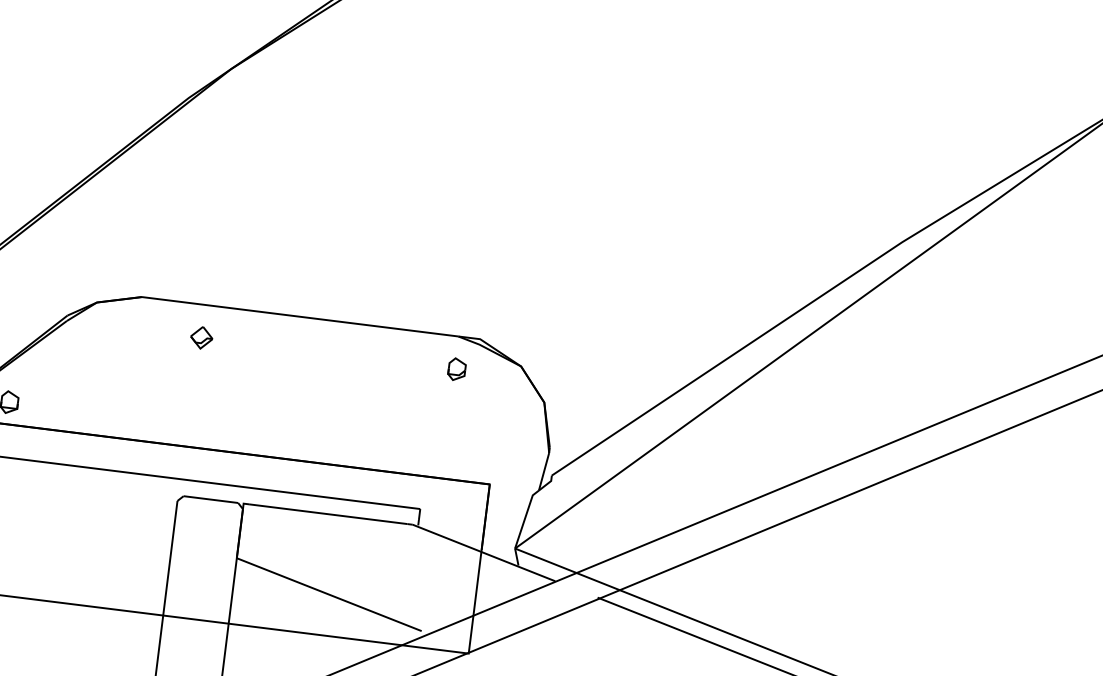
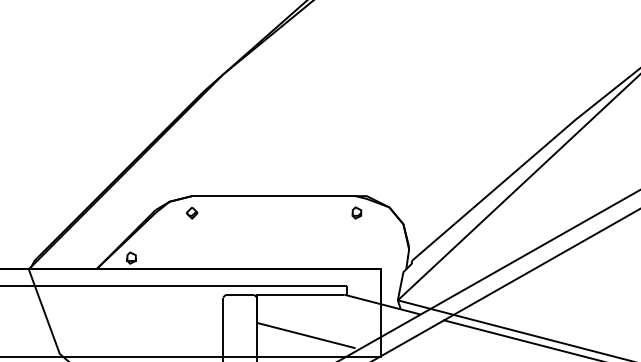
part: (202, 338) -> (192, 213), moved

